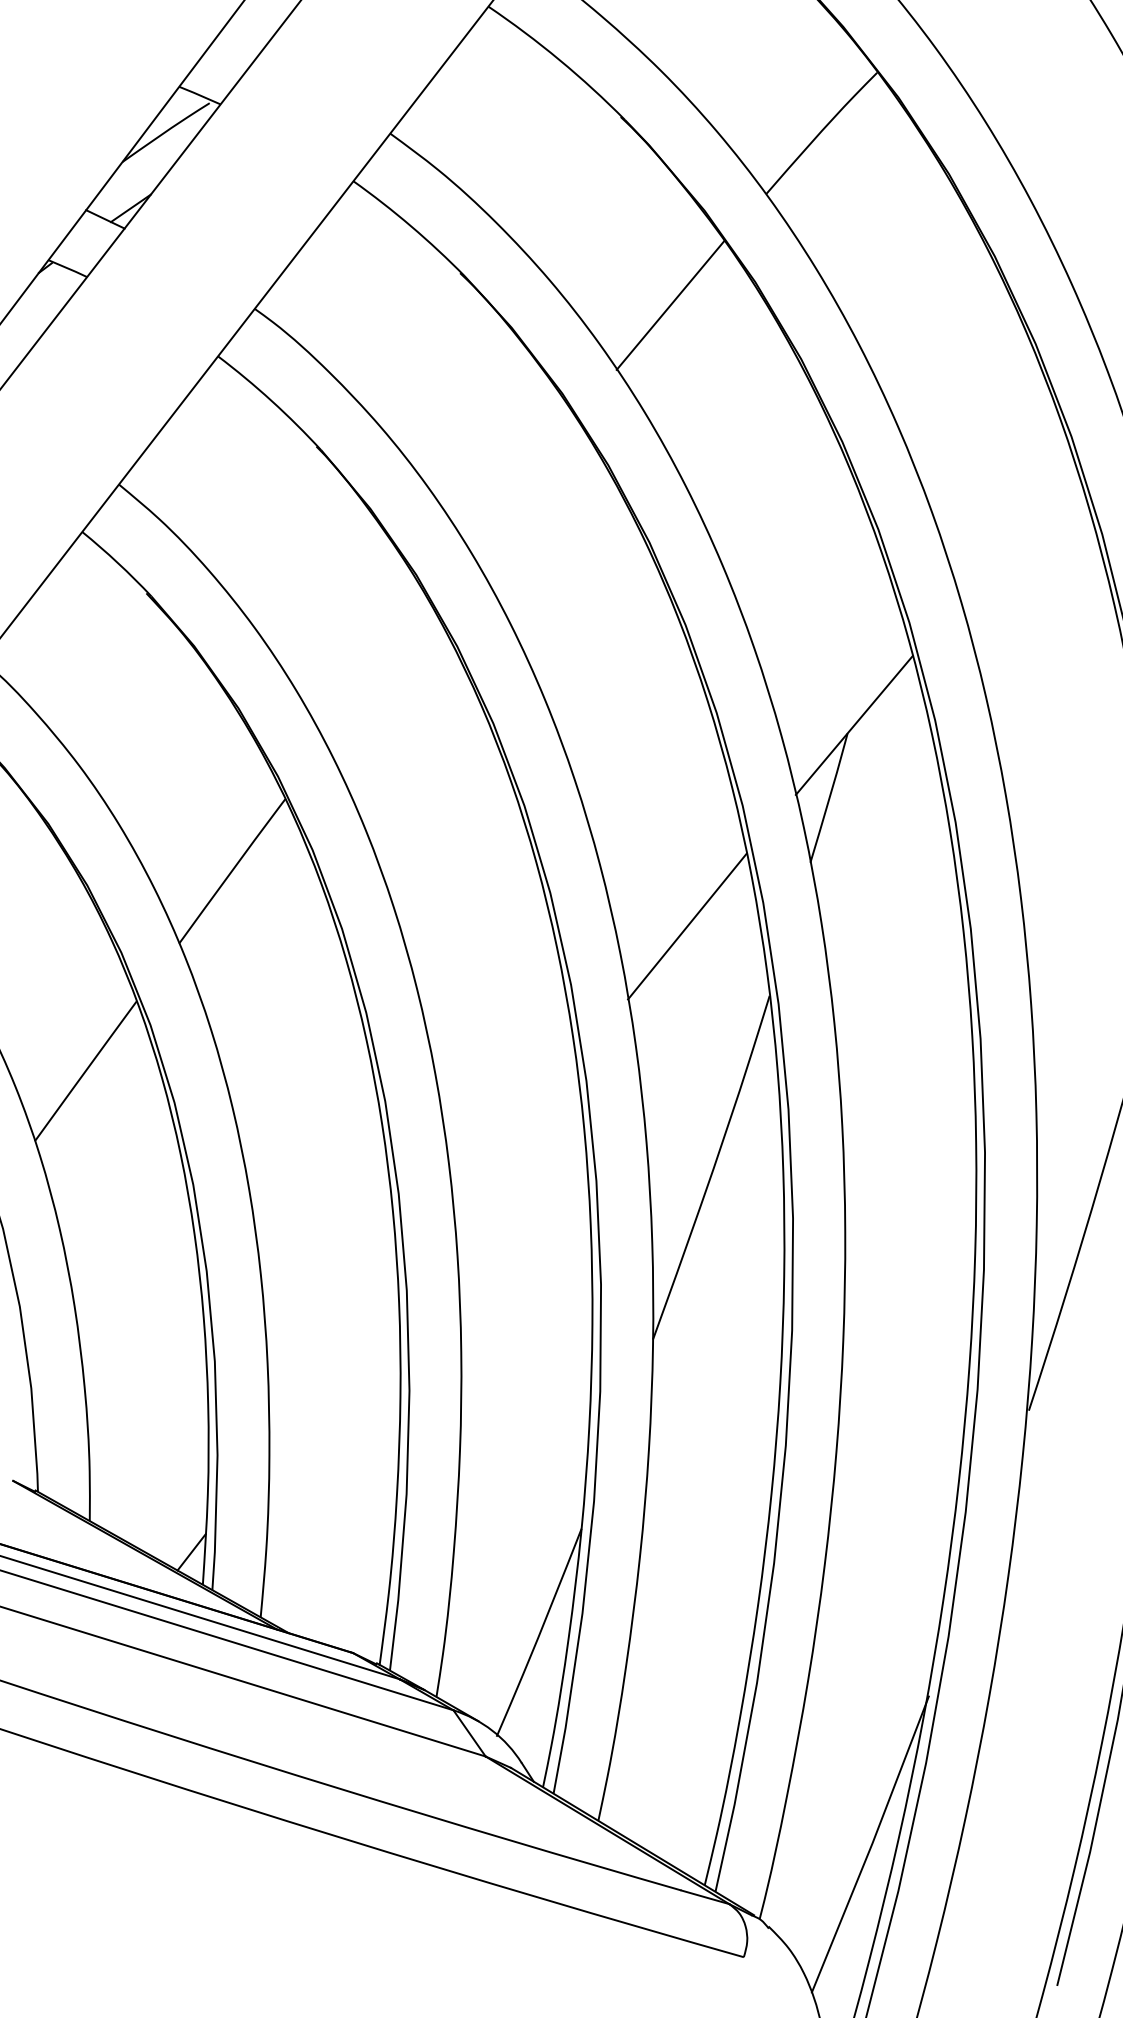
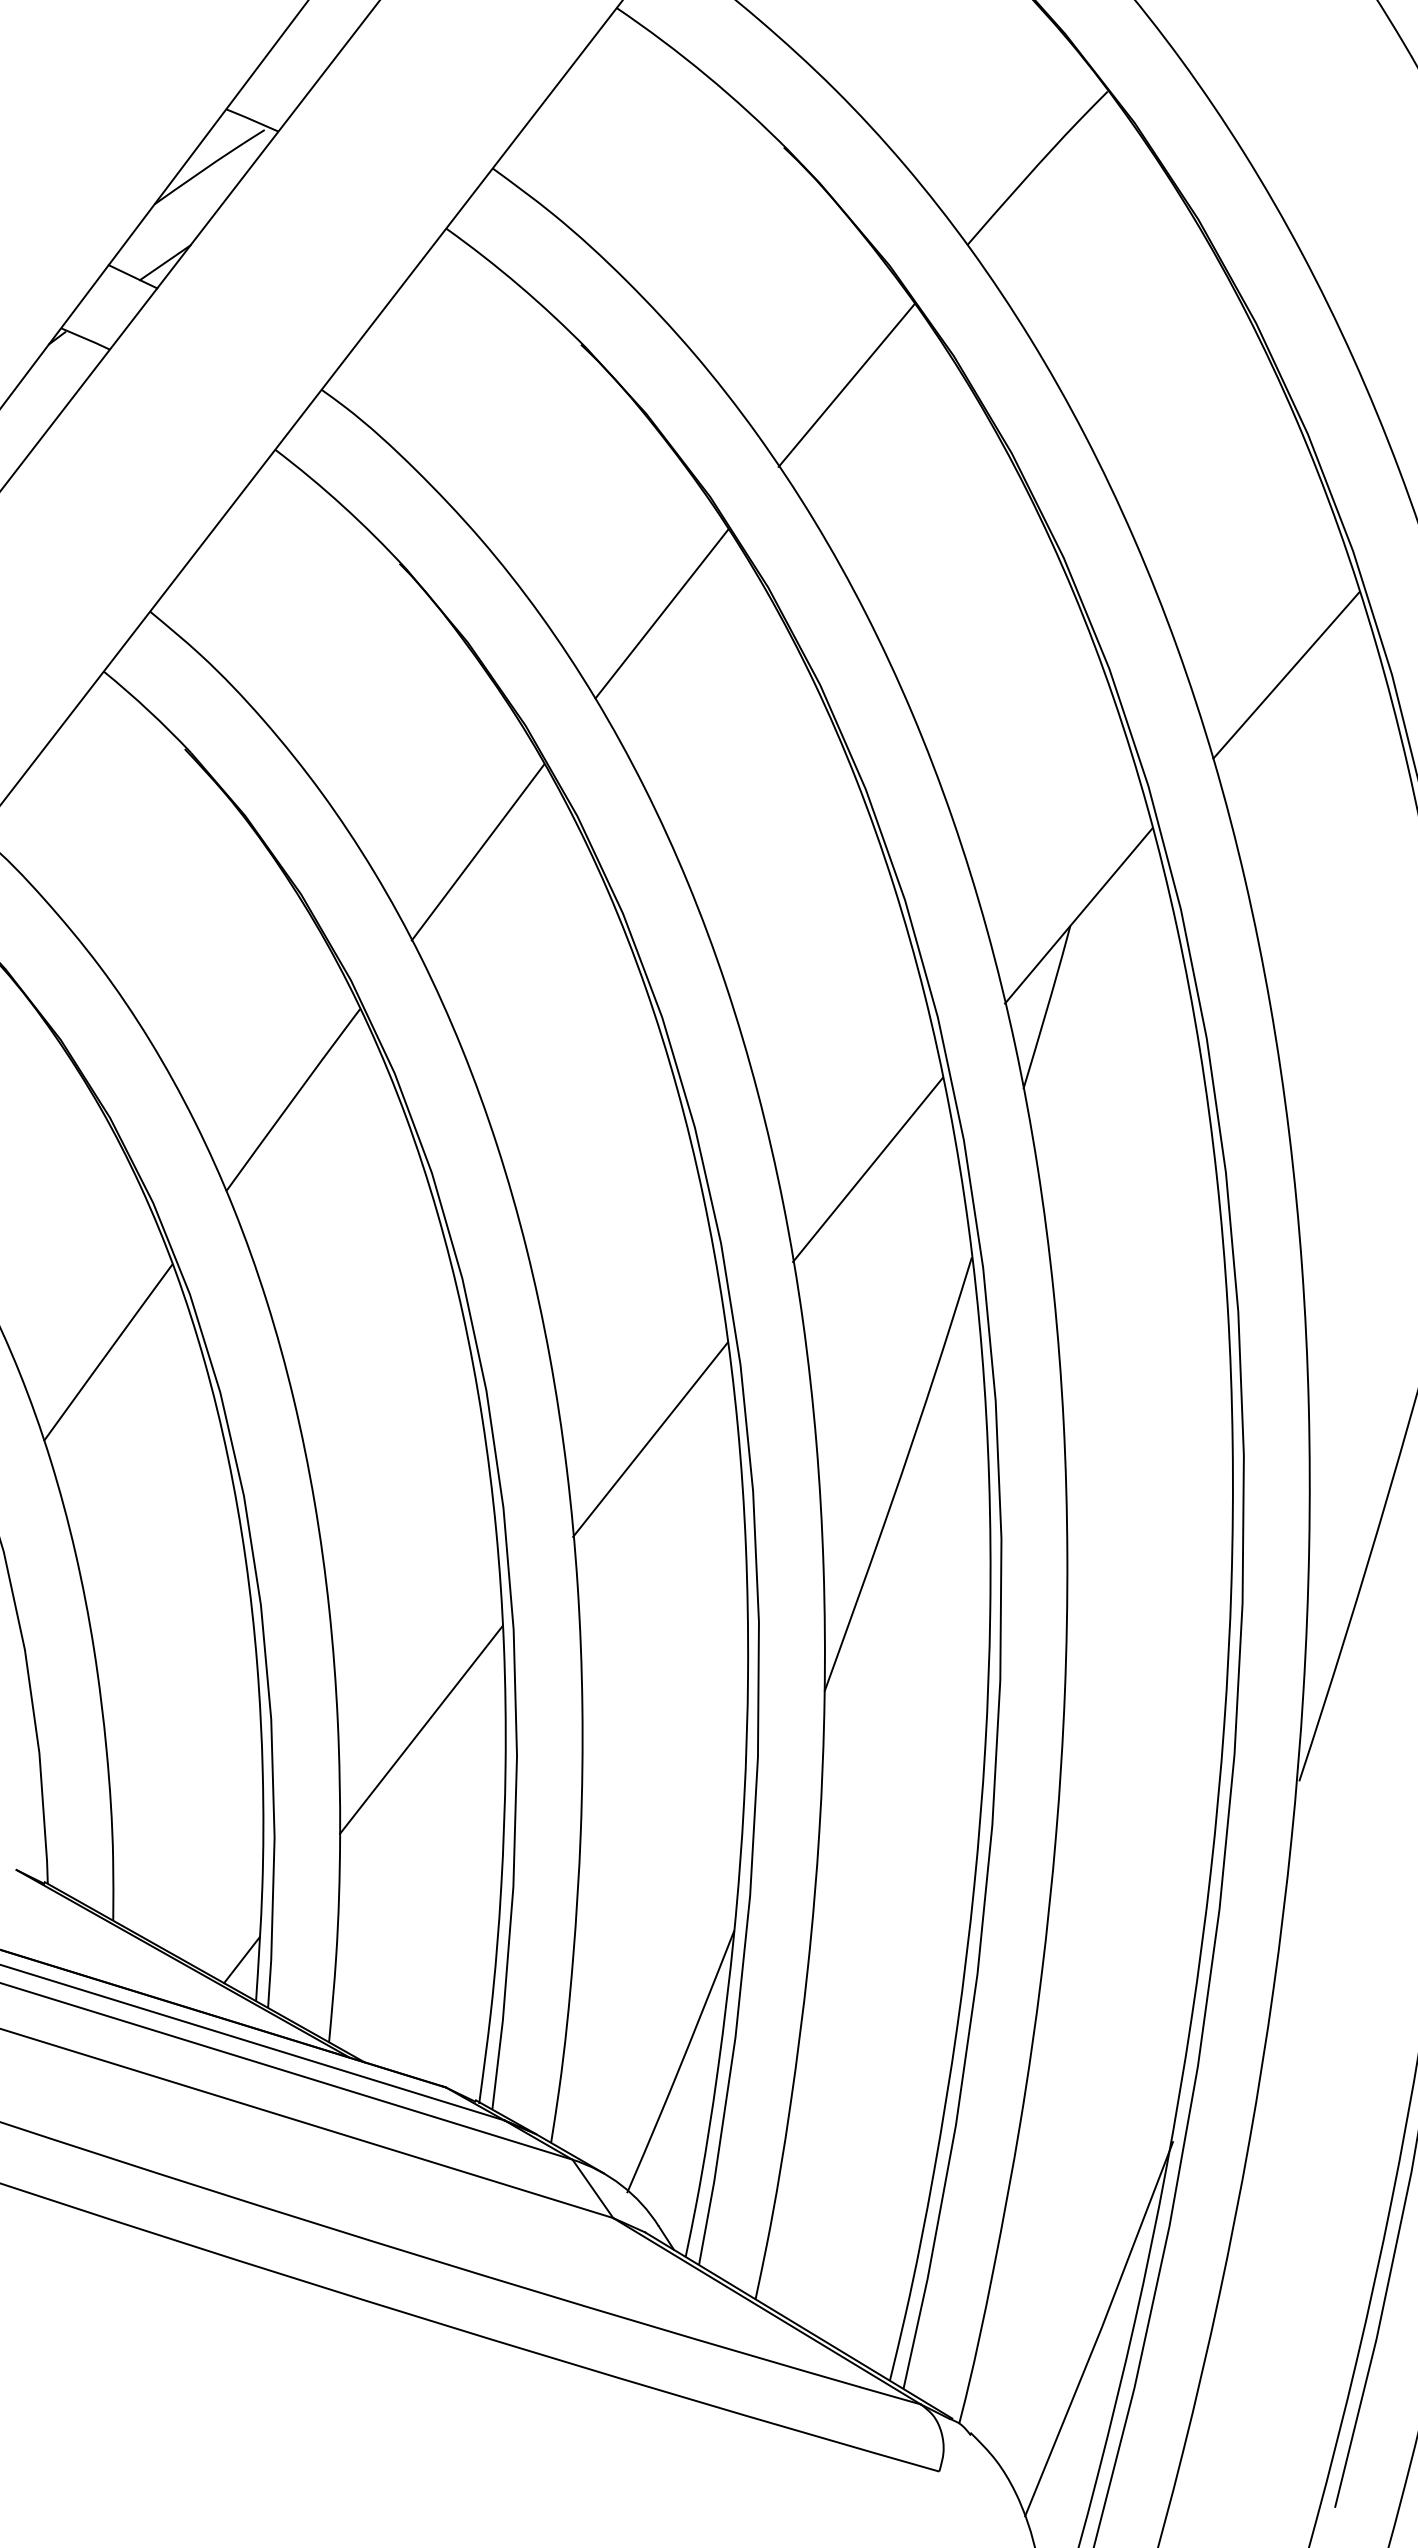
line: (523, 486) -> (661, 613), added
line: (1018, 535) -> (1286, 675), added
line: (378, 675) -> (477, 852), added
line: (515, 1140) -> (650, 1439), added
line: (333, 1369) -> (421, 1729), added

